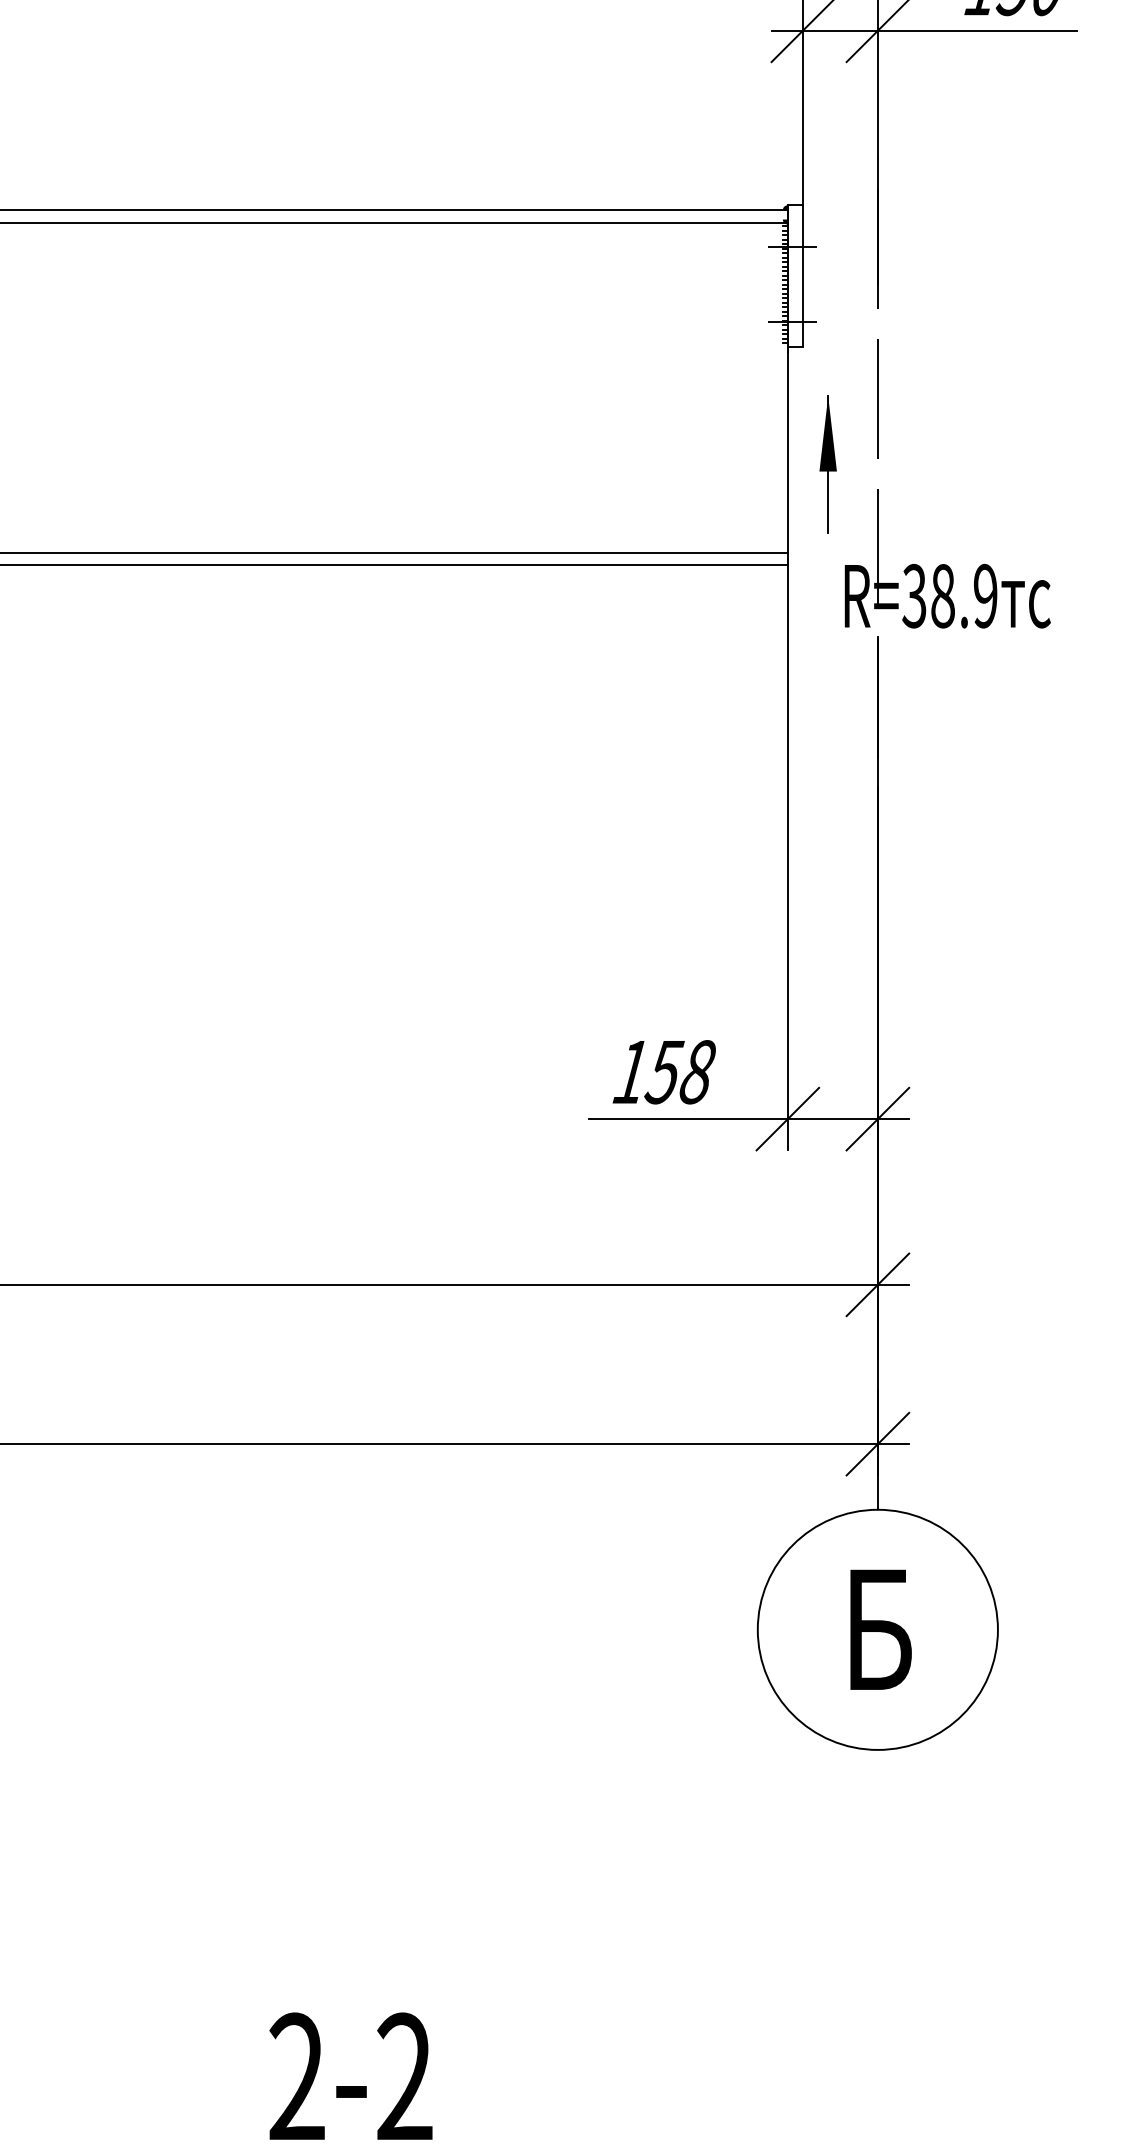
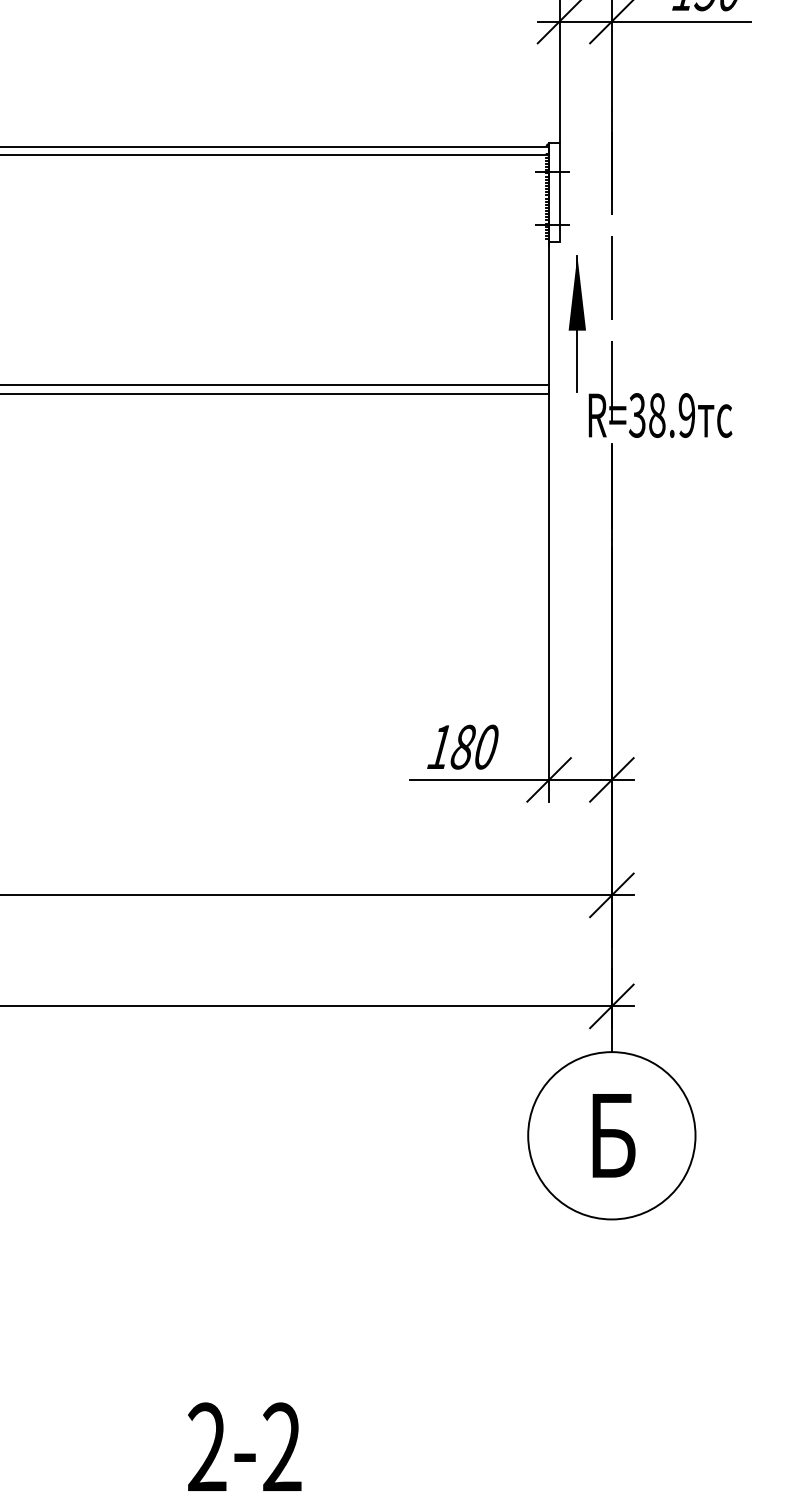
part: (827, 464) -> (576, 323), size x1.43
text: (679, 1071) -> (473, 746), 158 -> 180

